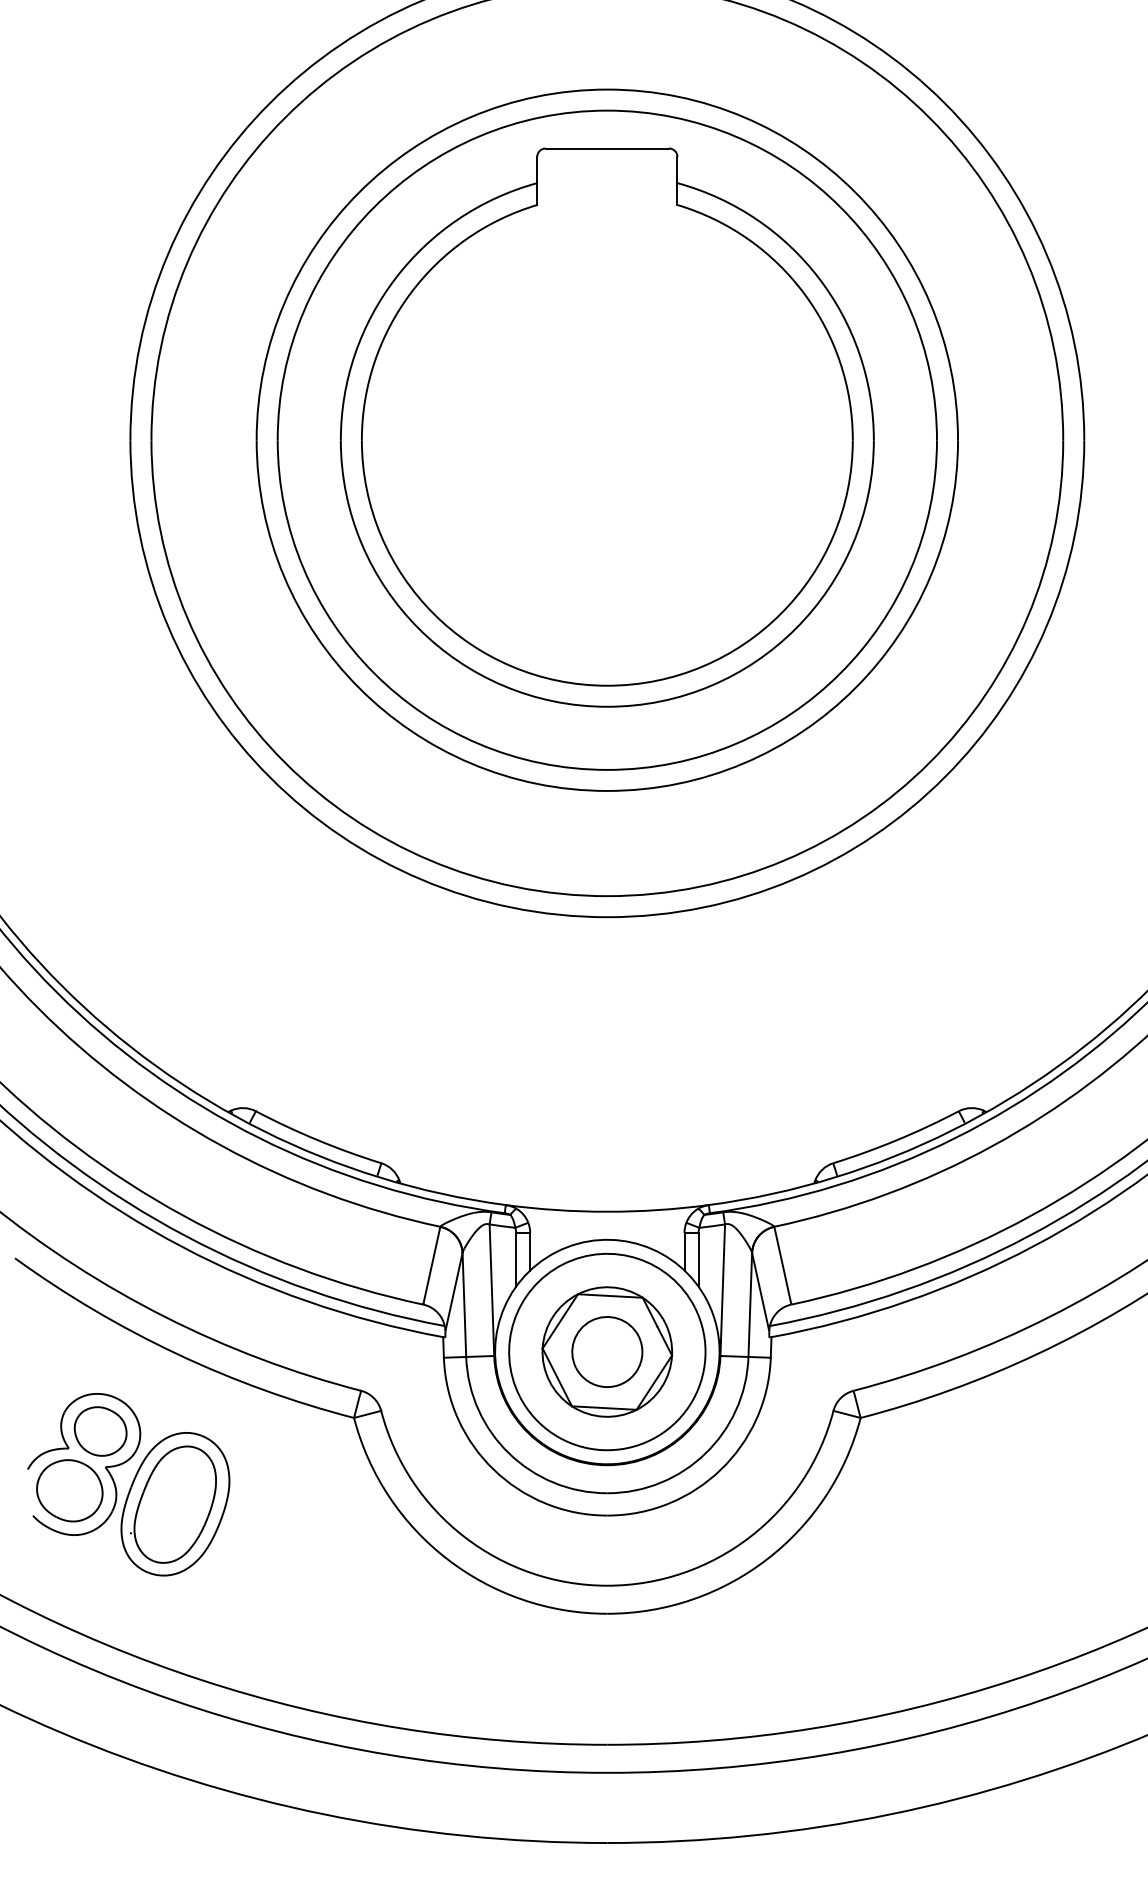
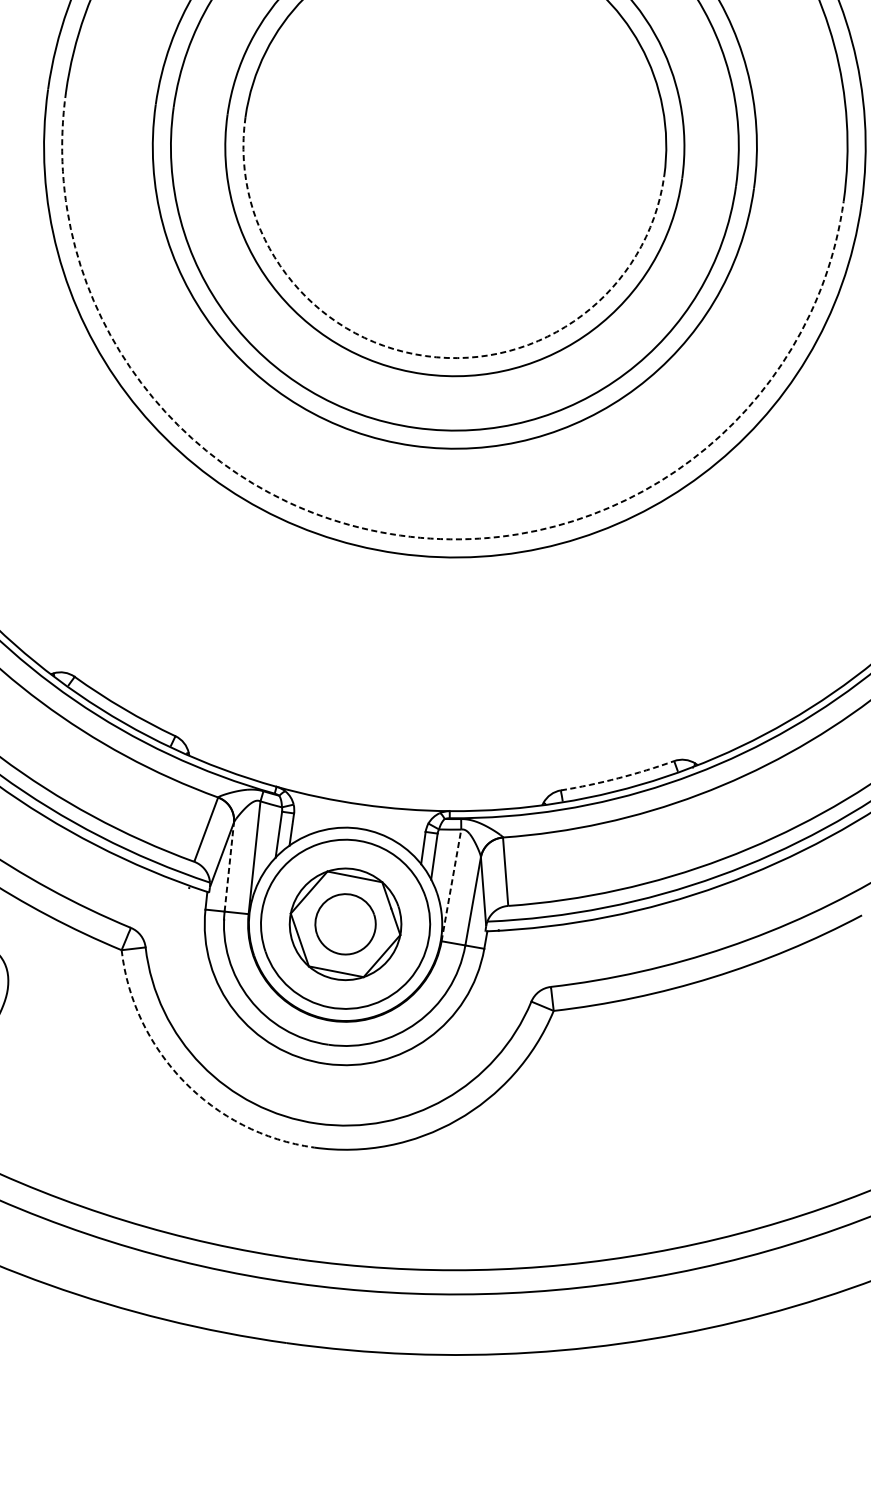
arc: (607, 685) -> (425, 355), solid -> dashed
arc: (607, 896) -> (400, 535), solid -> dashed
arc: (897, 1140) -> (618, 778), solid -> dashed
line: (722, 1290) -> (451, 885), solid -> dashed
line: (464, 1305) -> (229, 867), solid -> dashed
arc: (447, 1559) -> (184, 1082), solid -> dashed

